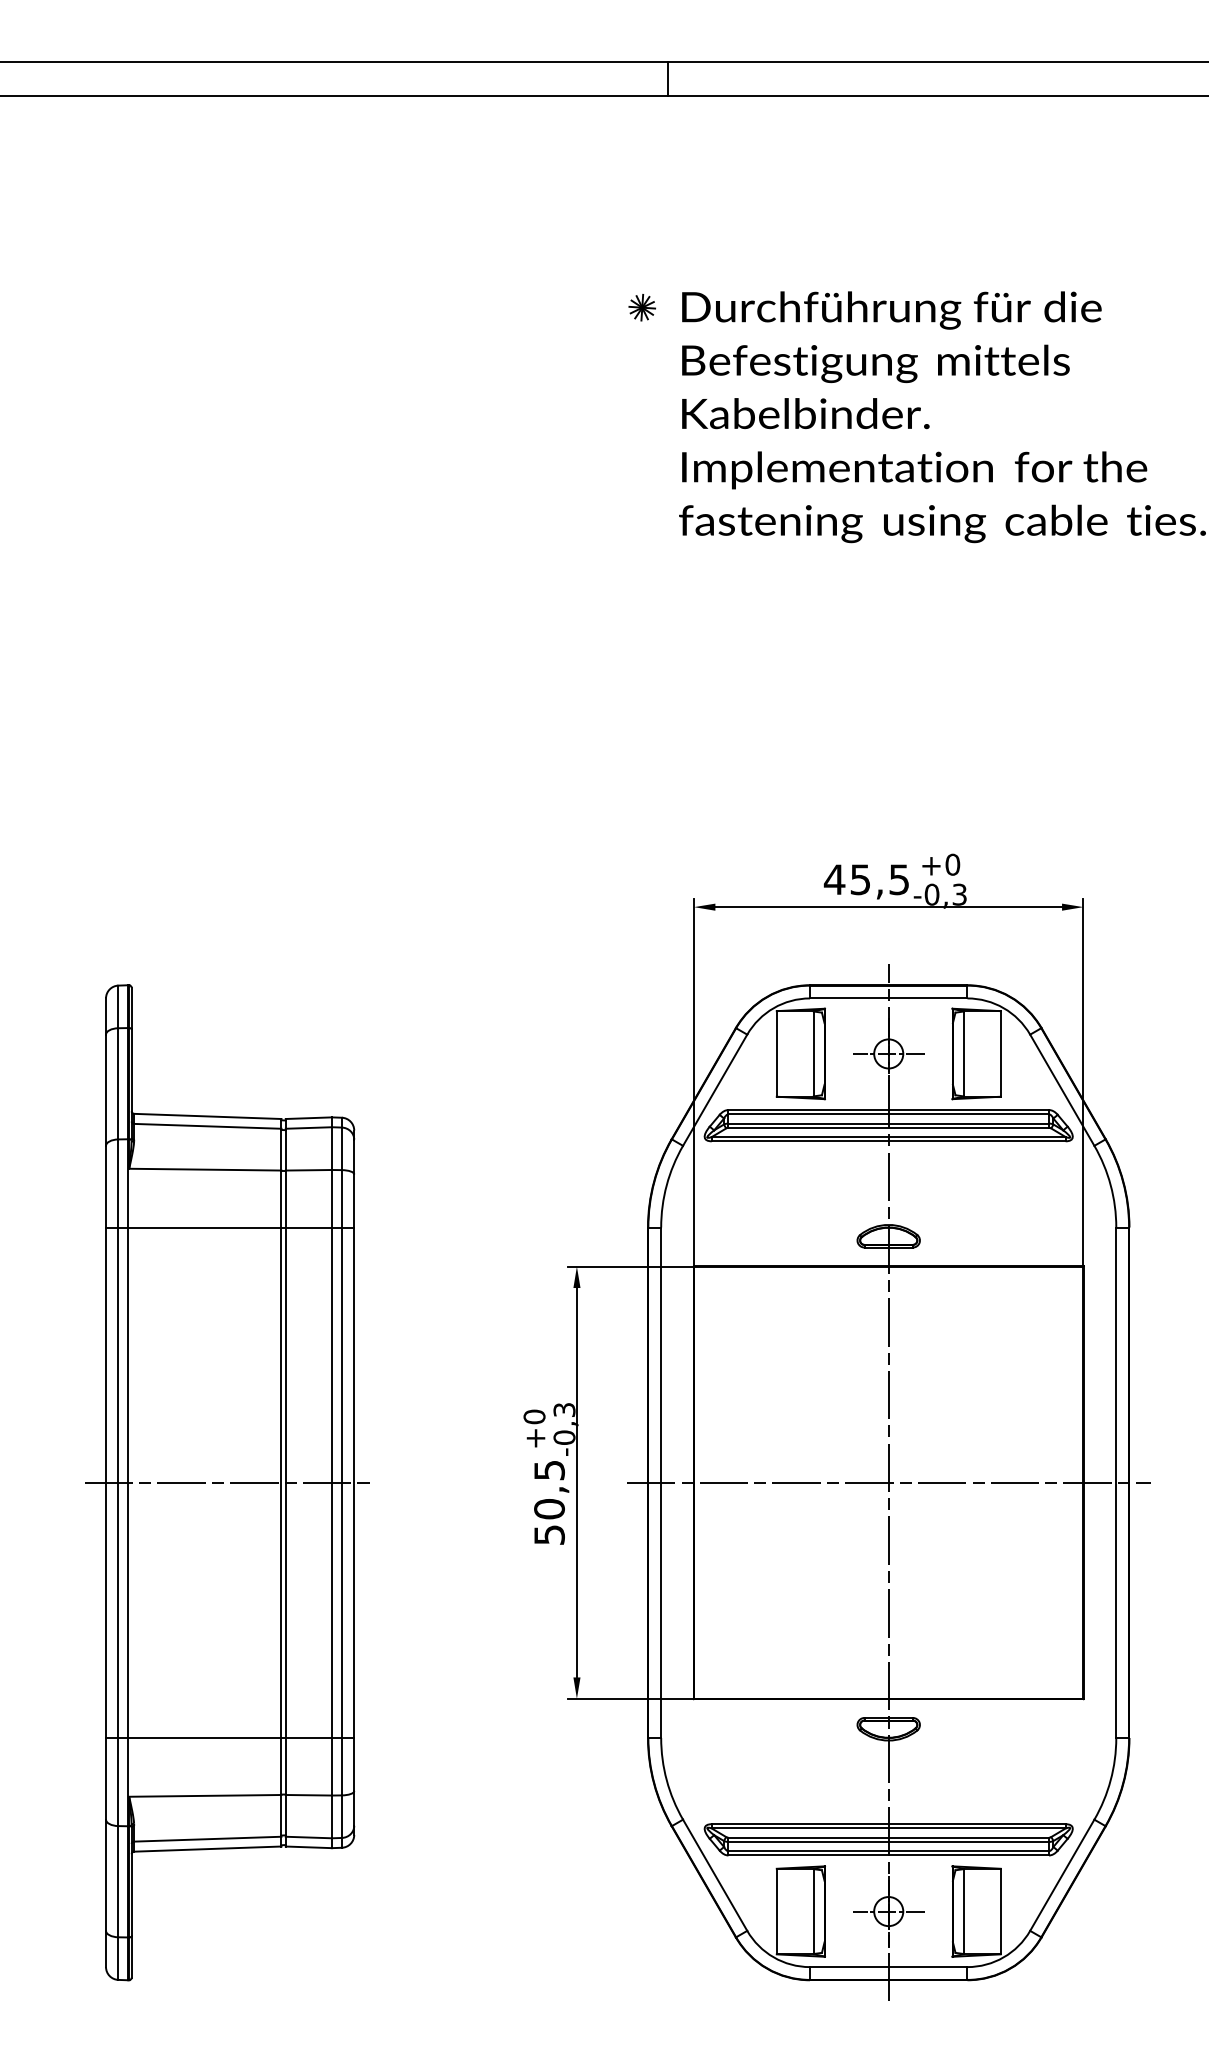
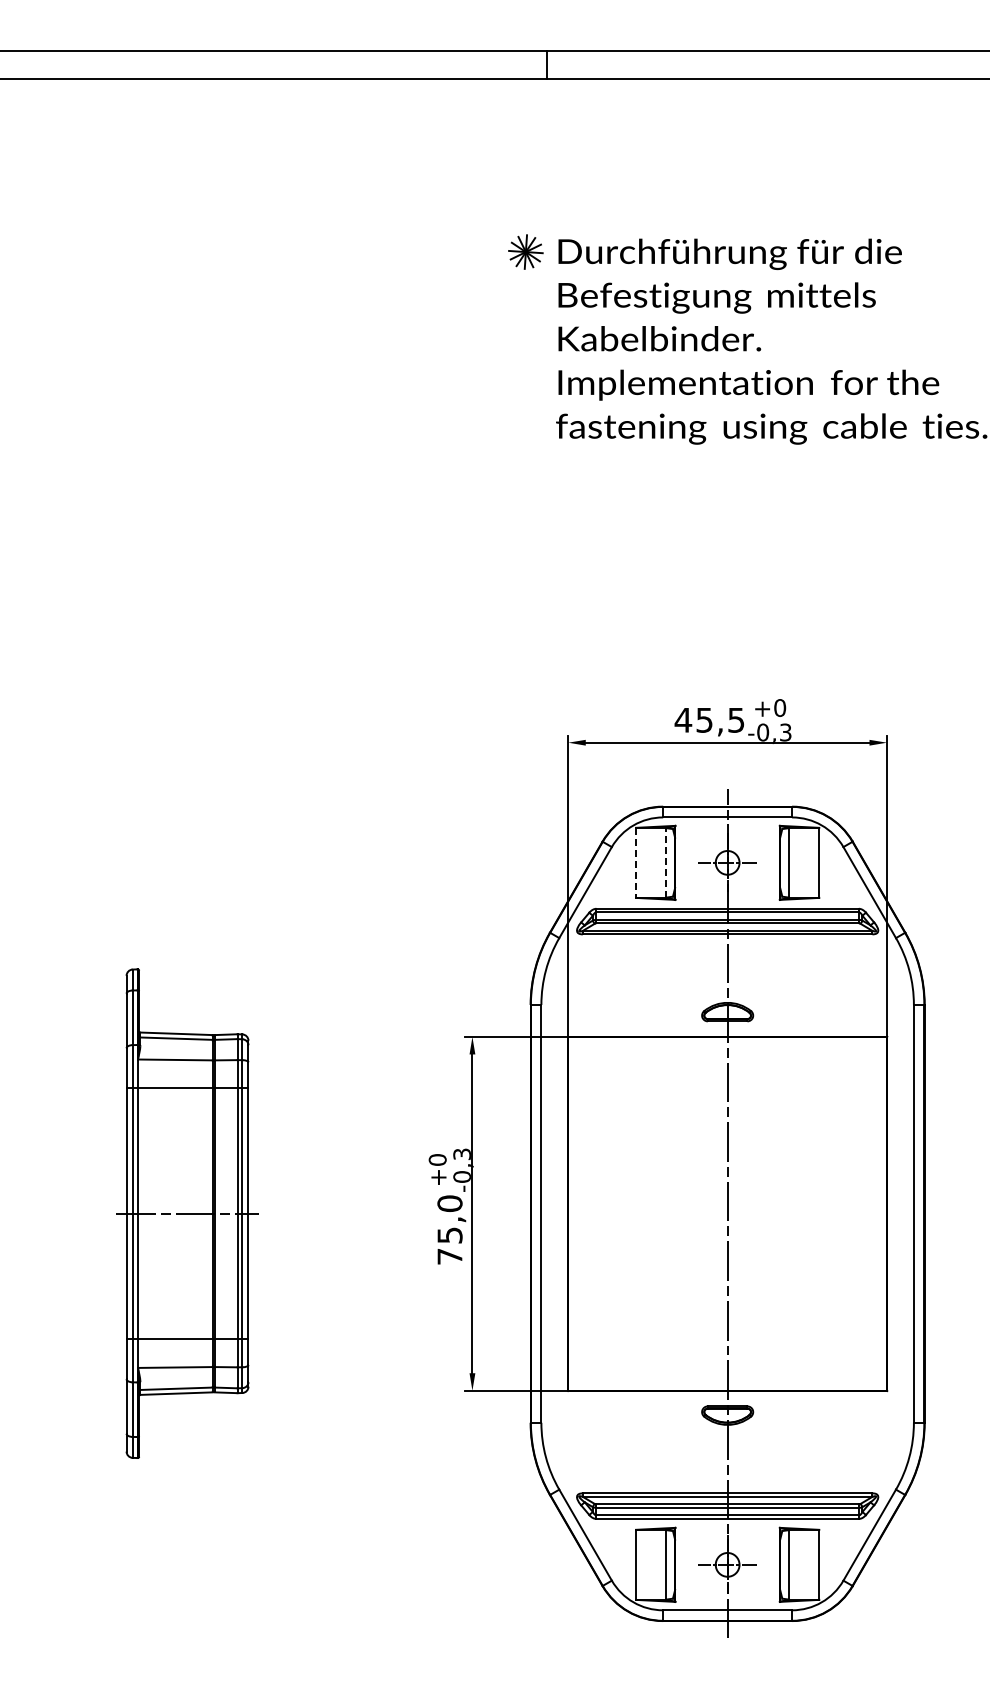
part: (641, 307) -> (525, 251), size x1.6
line: (814, 1053) -> (666, 862), solid -> dashed
line: (777, 1054) -> (636, 863), solid -> dashed
part: (226, 1482) -> (185, 1213), size x0.6
line: (888, 1482) -> (727, 1213), removed
text: (548, 1501) -> (449, 1229), 50,5 -> 75,0

